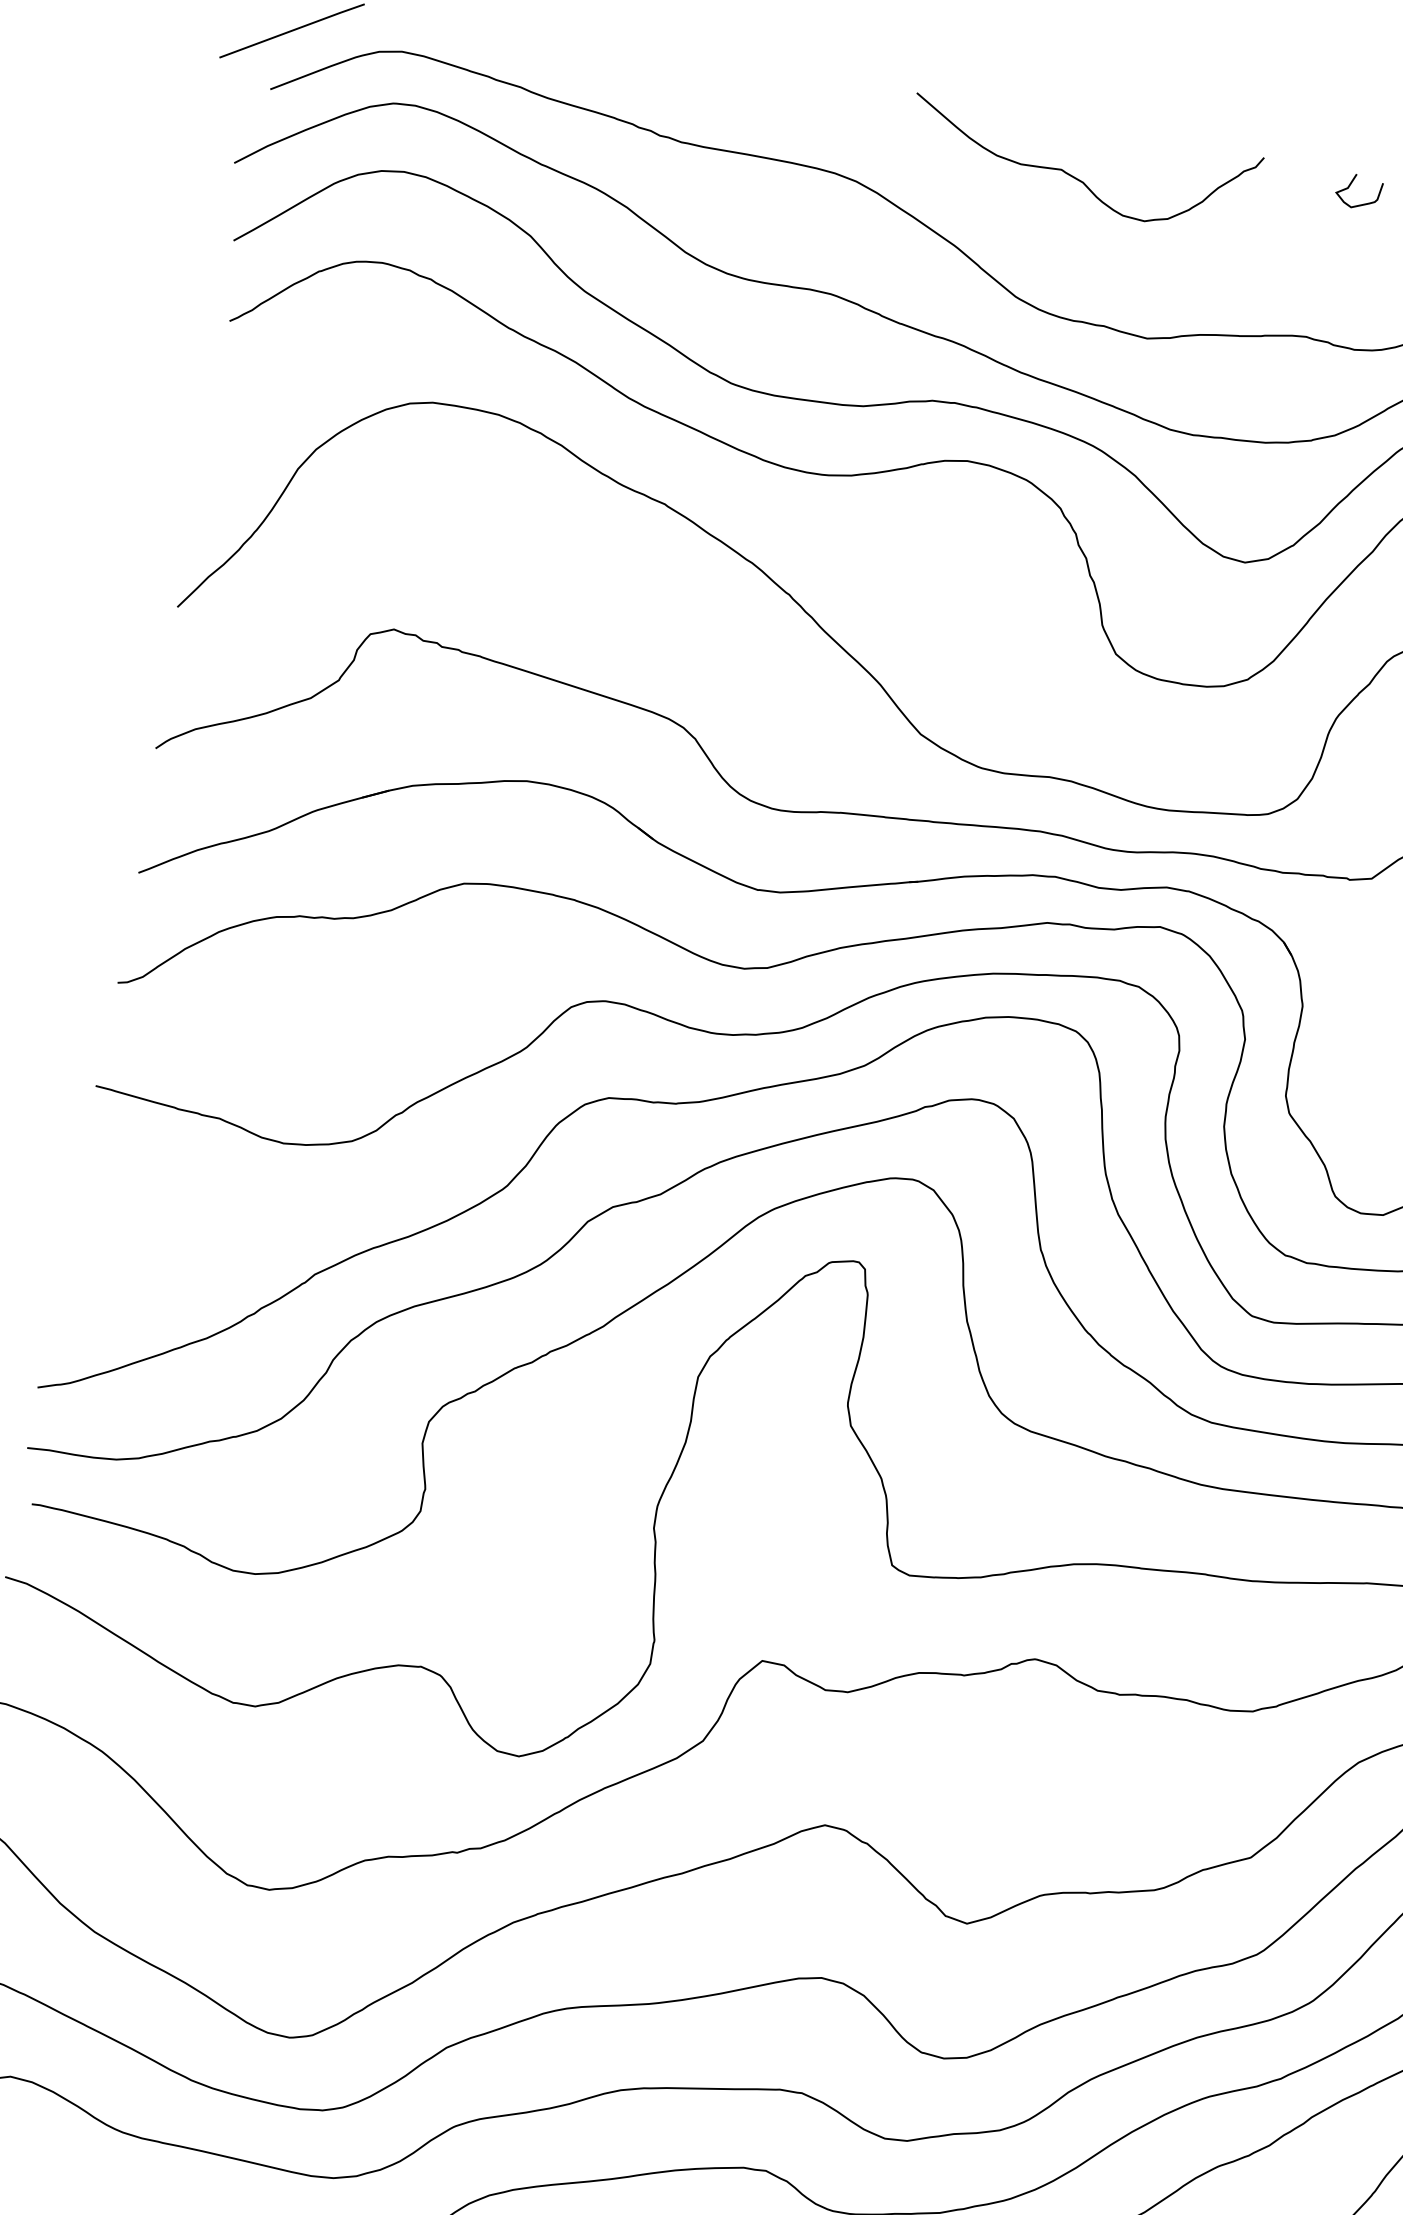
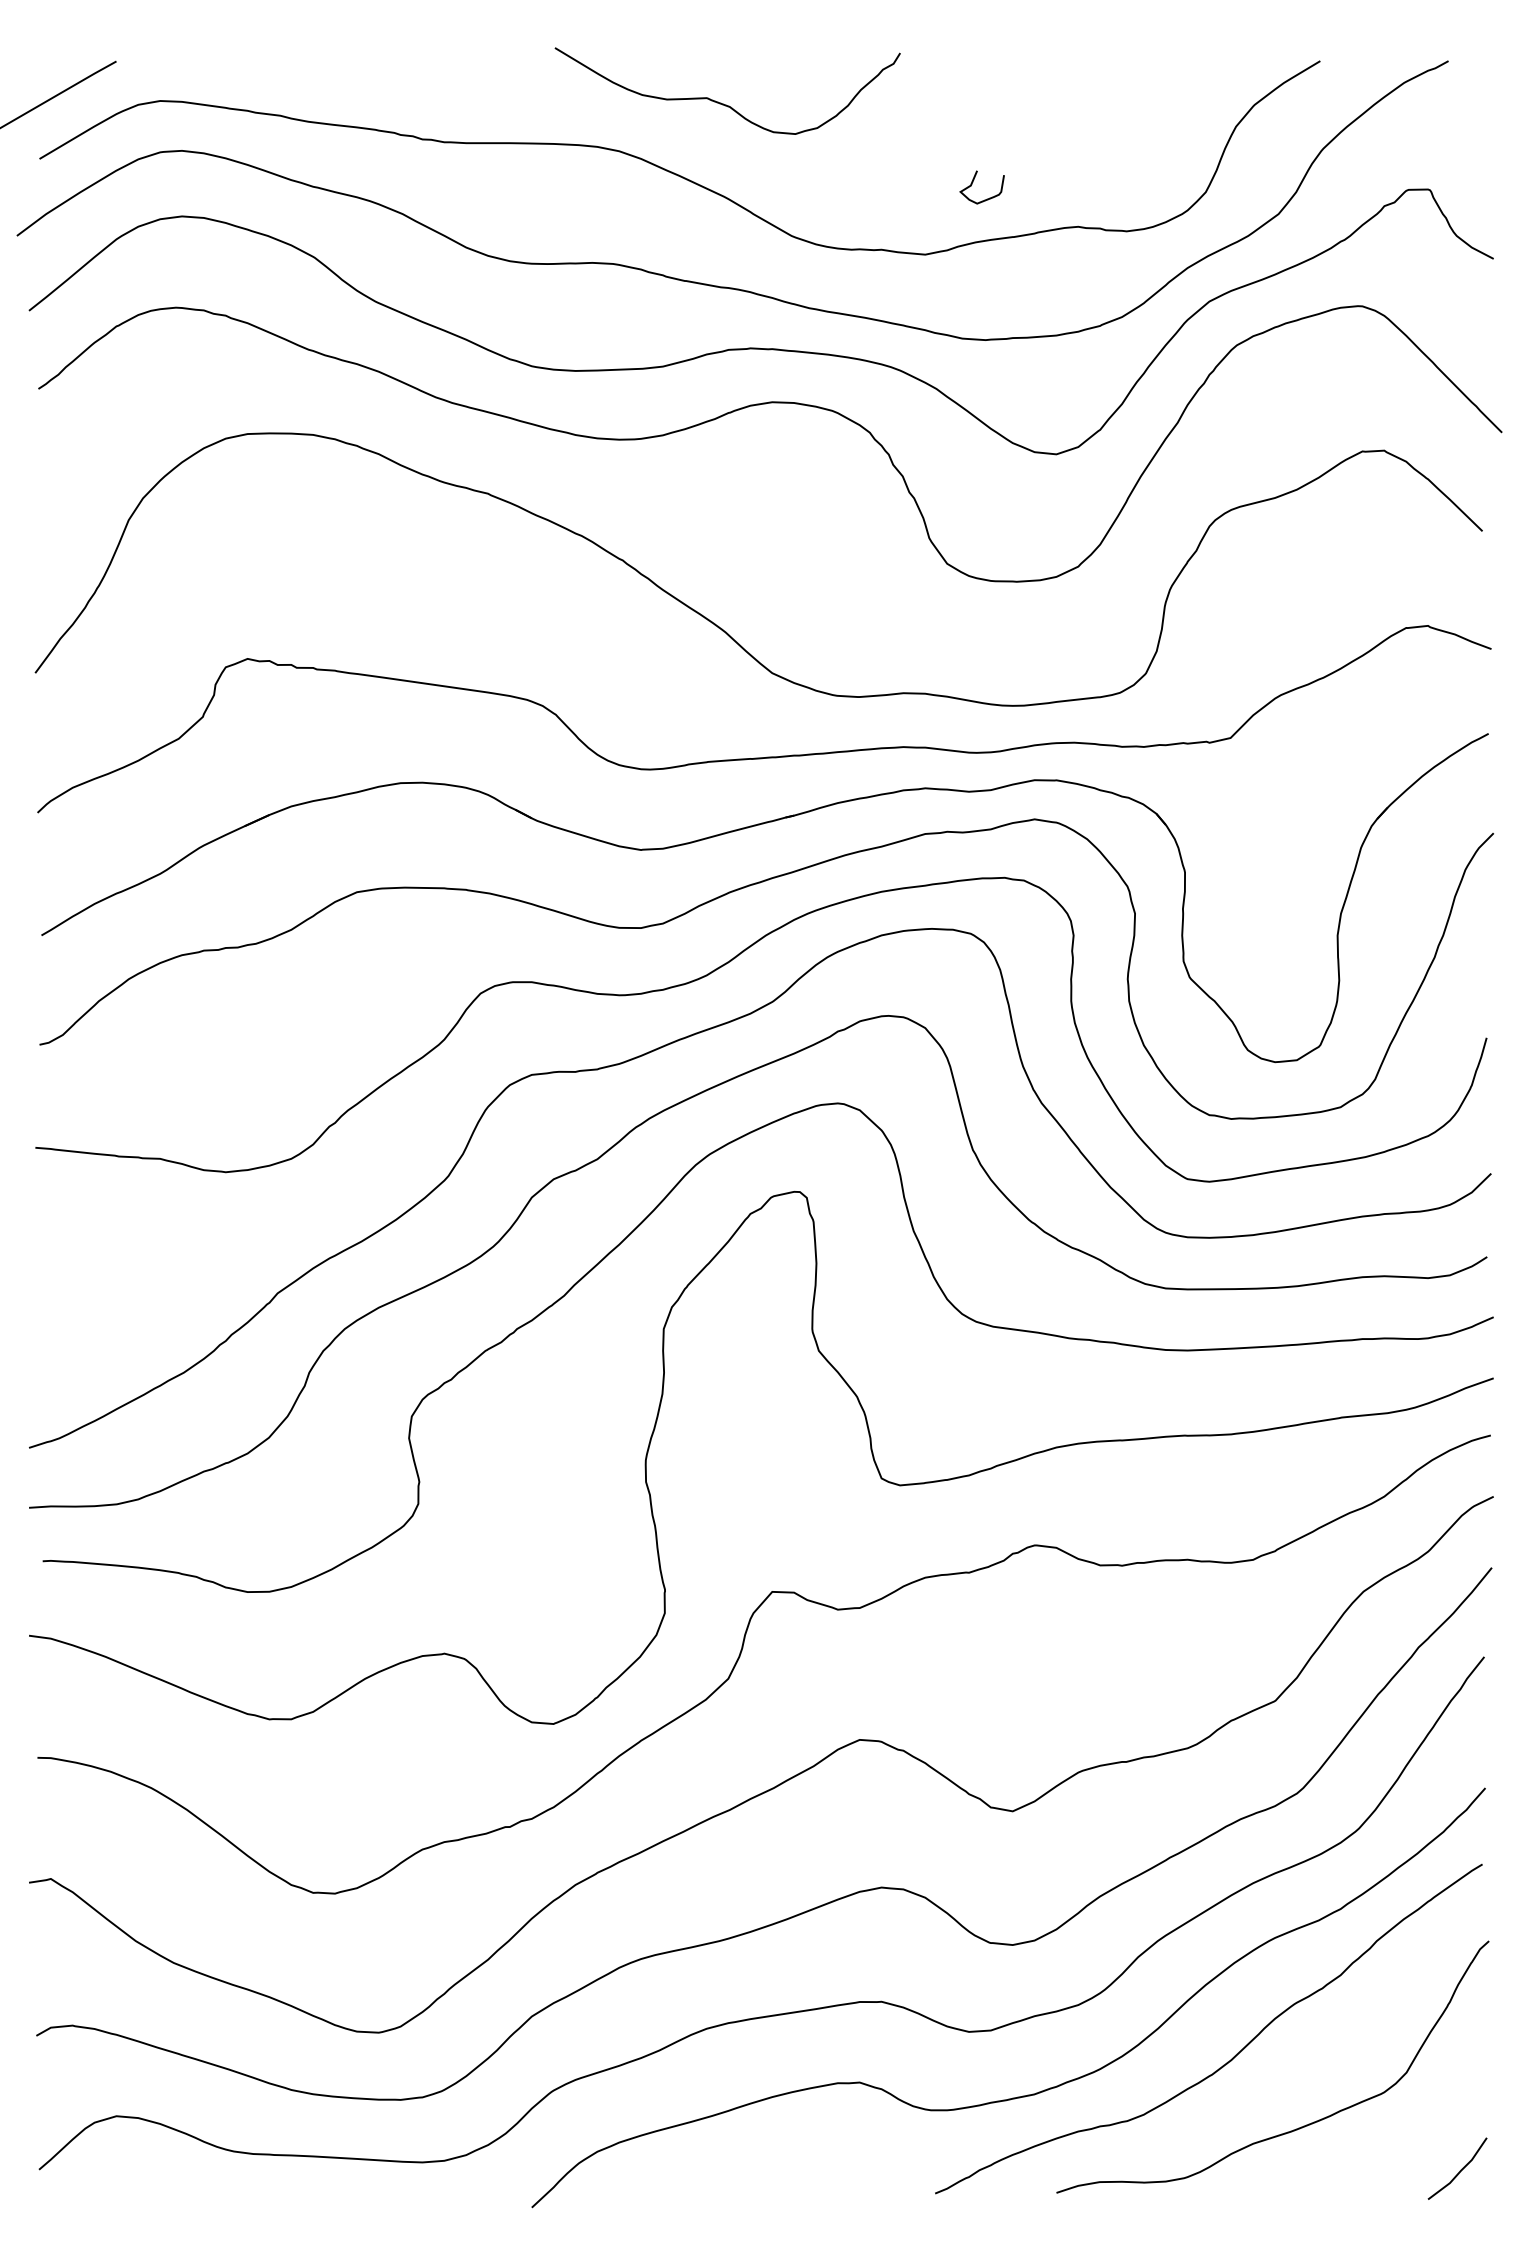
curve: (1075, 176) -> (721, 102), moved
curve: (1351, 185) -> (973, 182), moved

